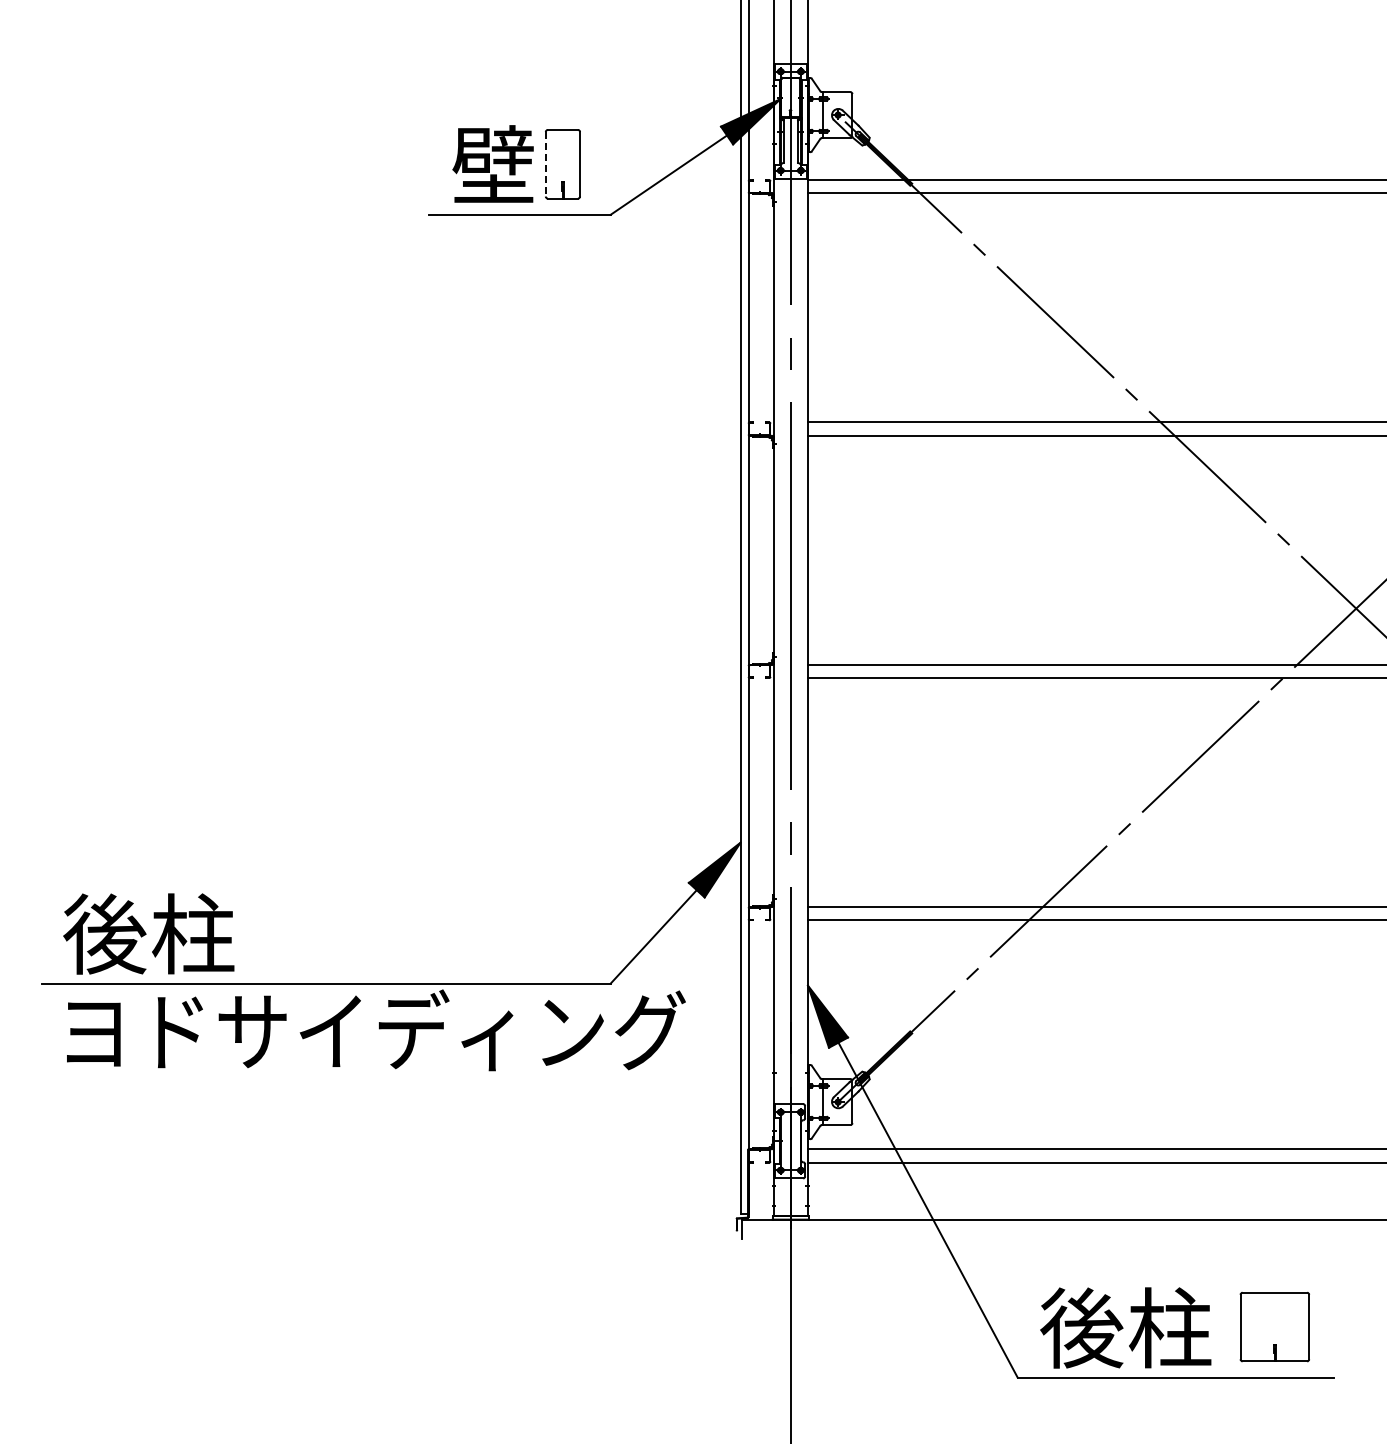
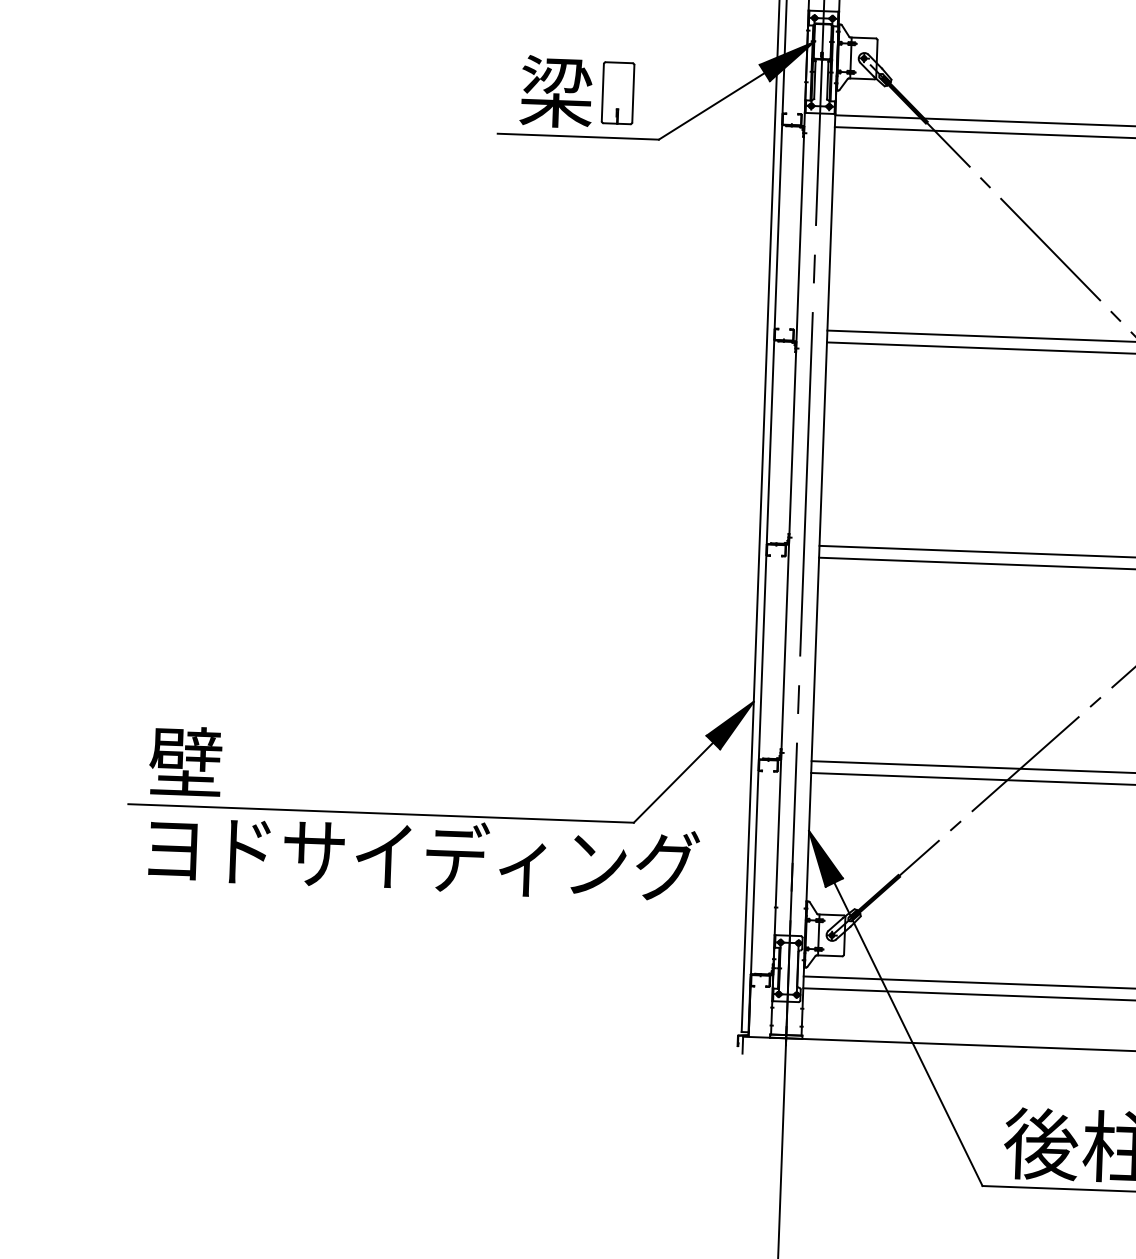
text: (493, 164) -> (556, 91), 壁 -> 梁
line: (545, 164) -> (602, 92), dashed -> solid
text: (148, 933) -> (224, 763), 後柱 -> 壁

